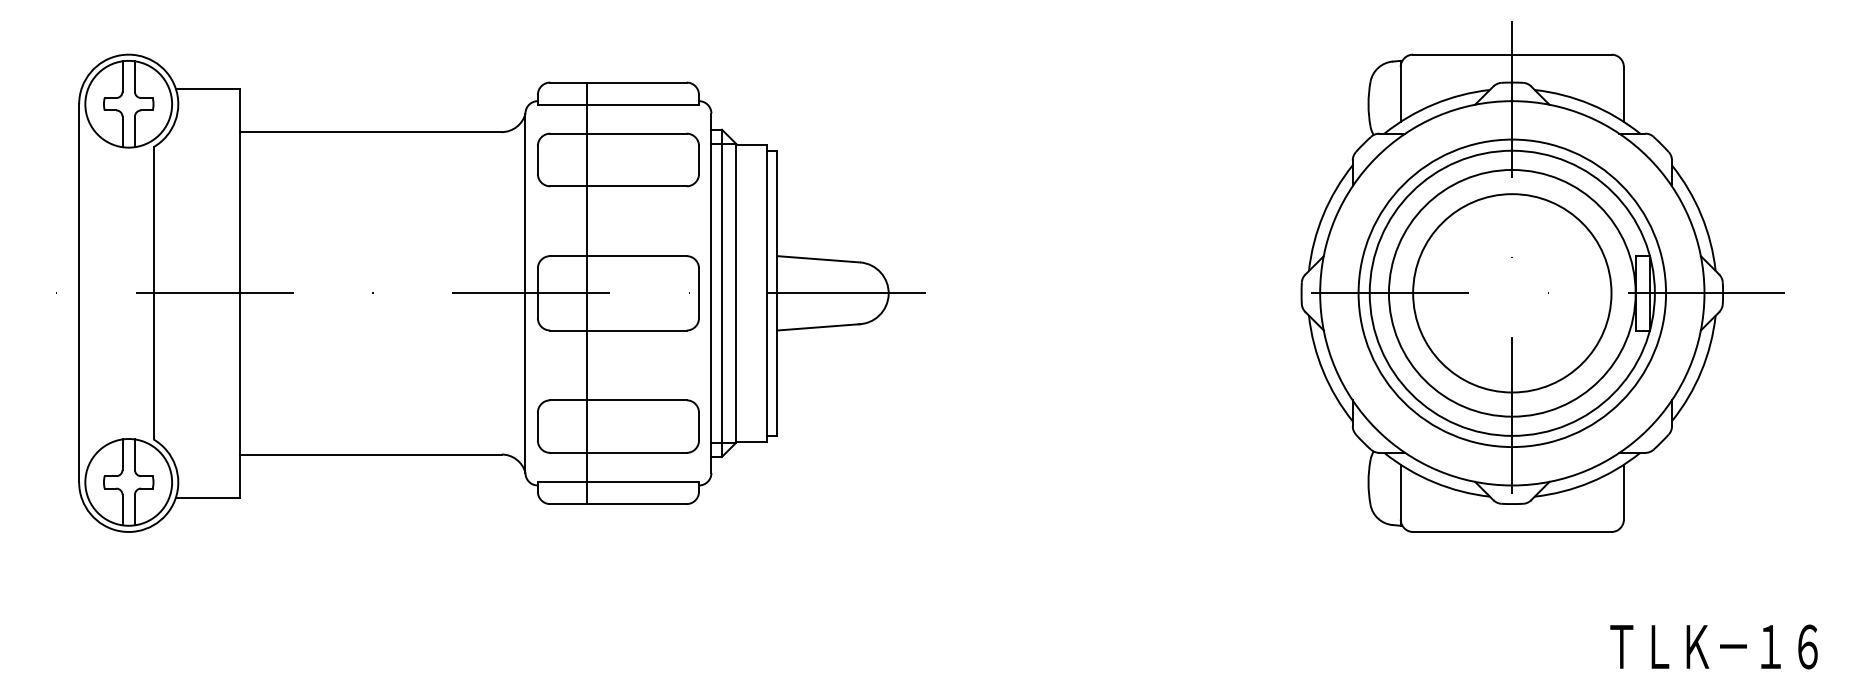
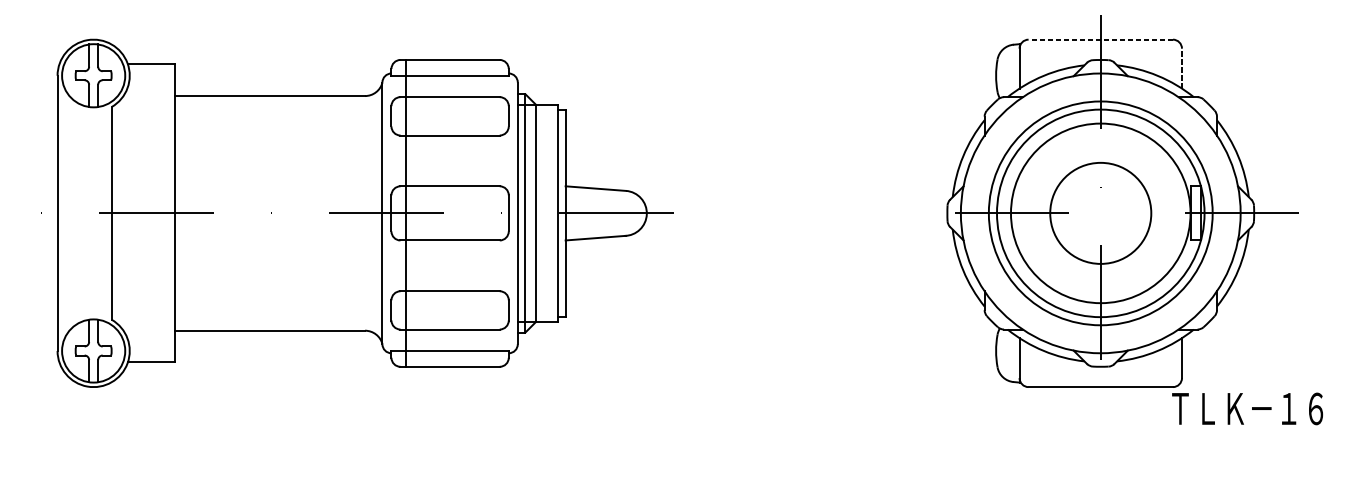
line: (1511, 54) -> (1100, 39), solid -> dashed
line: (1623, 93) -> (1181, 67), solid -> dashed
line: (587, 293) -> (405, 213), moved
circle: (1512, 293) -> (1100, 213), size x0.7
text: (1713, 646) -> (1247, 408), moved

